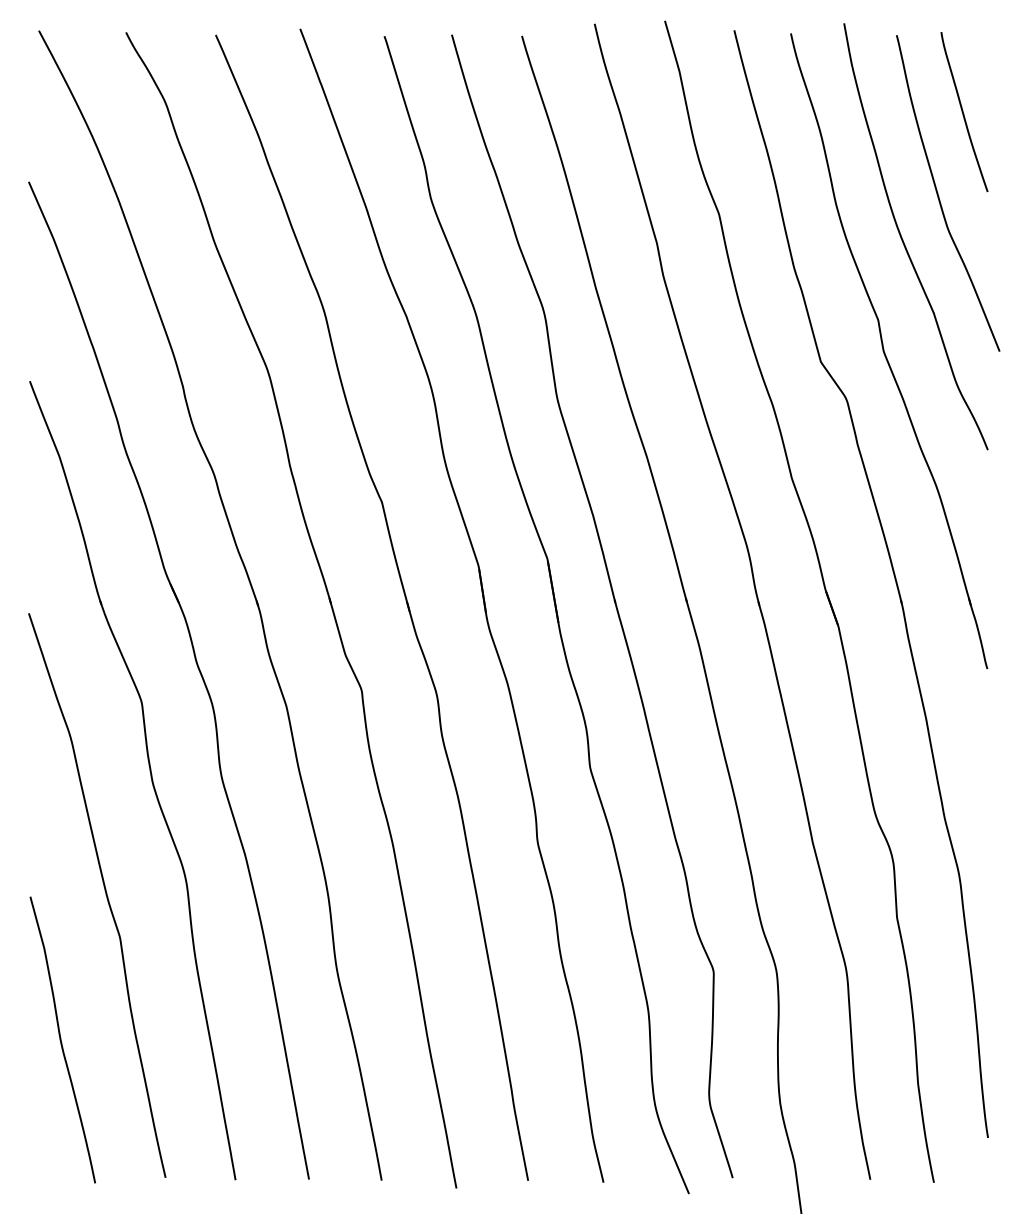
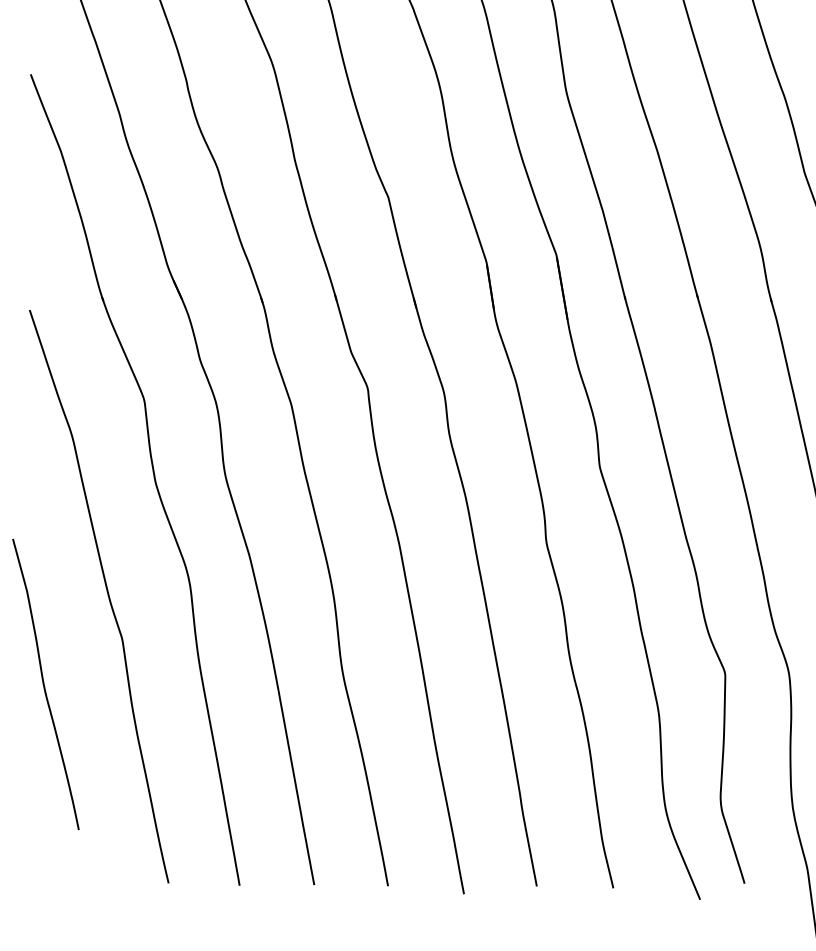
curve: (61, 1039) -> (44, 683), moved

